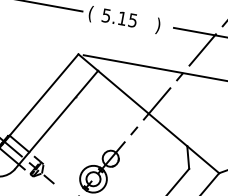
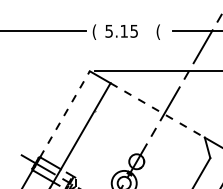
text: (158, 25) -> (158, 31), ) -> (
line: (43, 95) -> (64, 114), solid -> dashed
line: (143, 108) -> (158, 110), solid -> dashed

